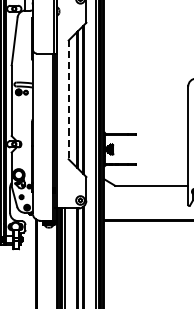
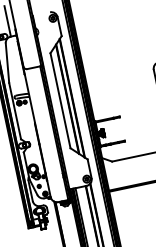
line: (68, 100) -> (60, 101), dashed -> solid

